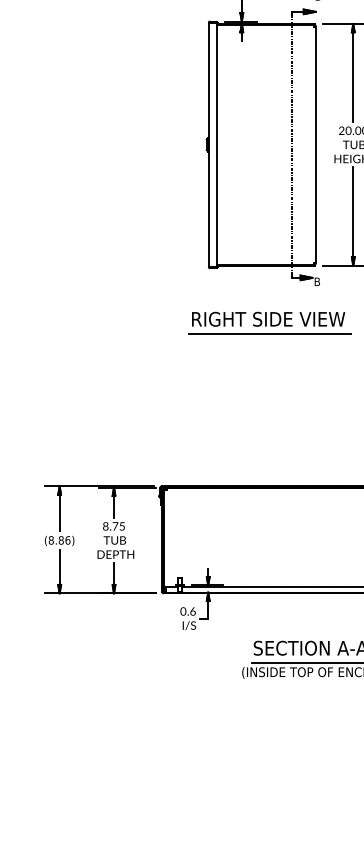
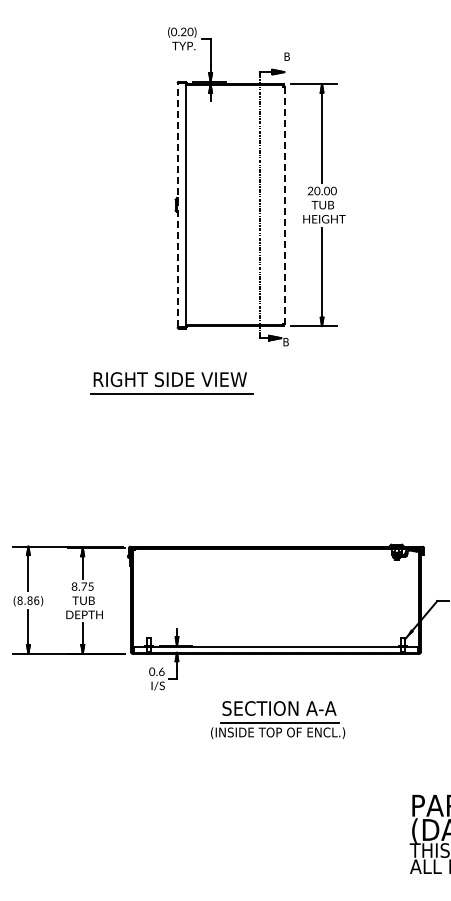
line: (208, 144) -> (177, 204), solid -> dashed
line: (315, 145) -> (284, 205), solid -> dashed
part: (269, 323) -> (171, 383), moved

